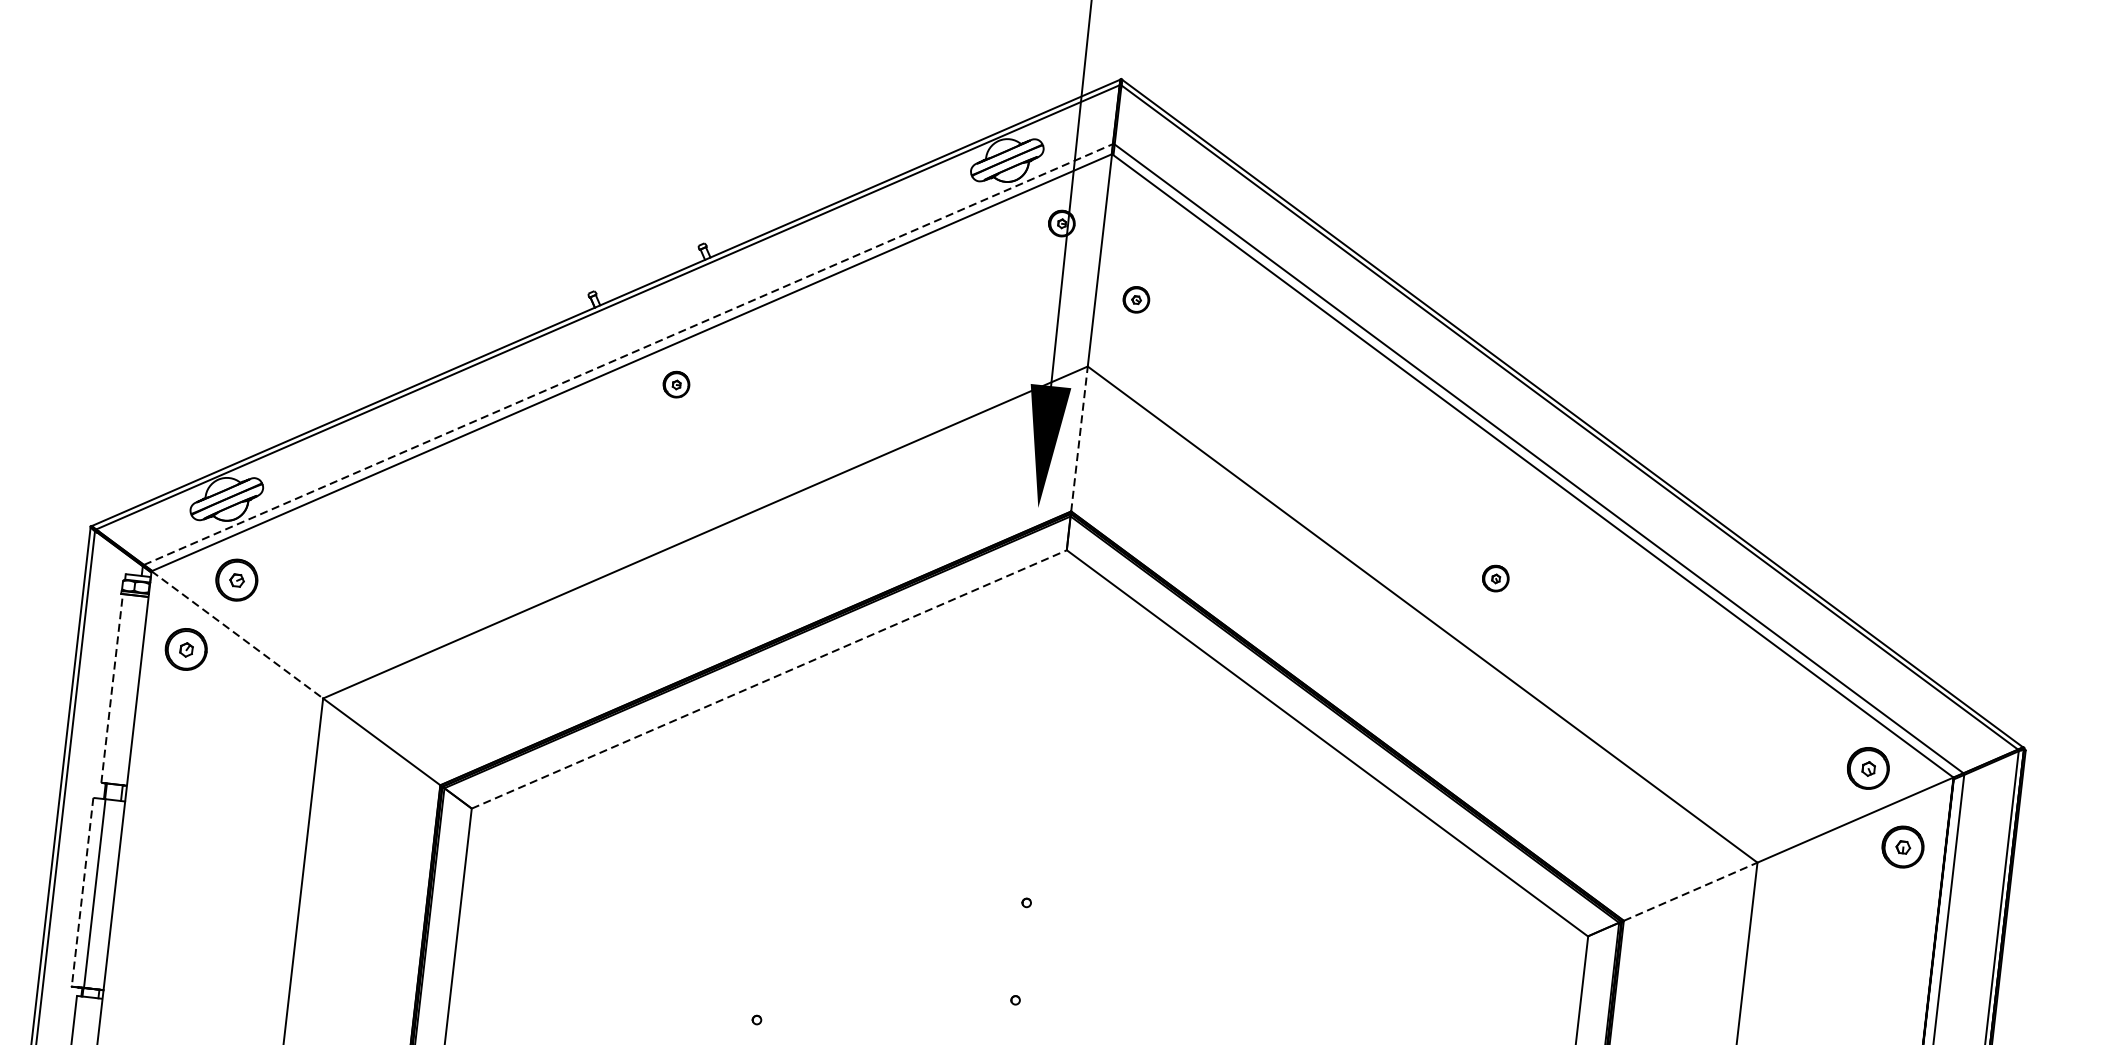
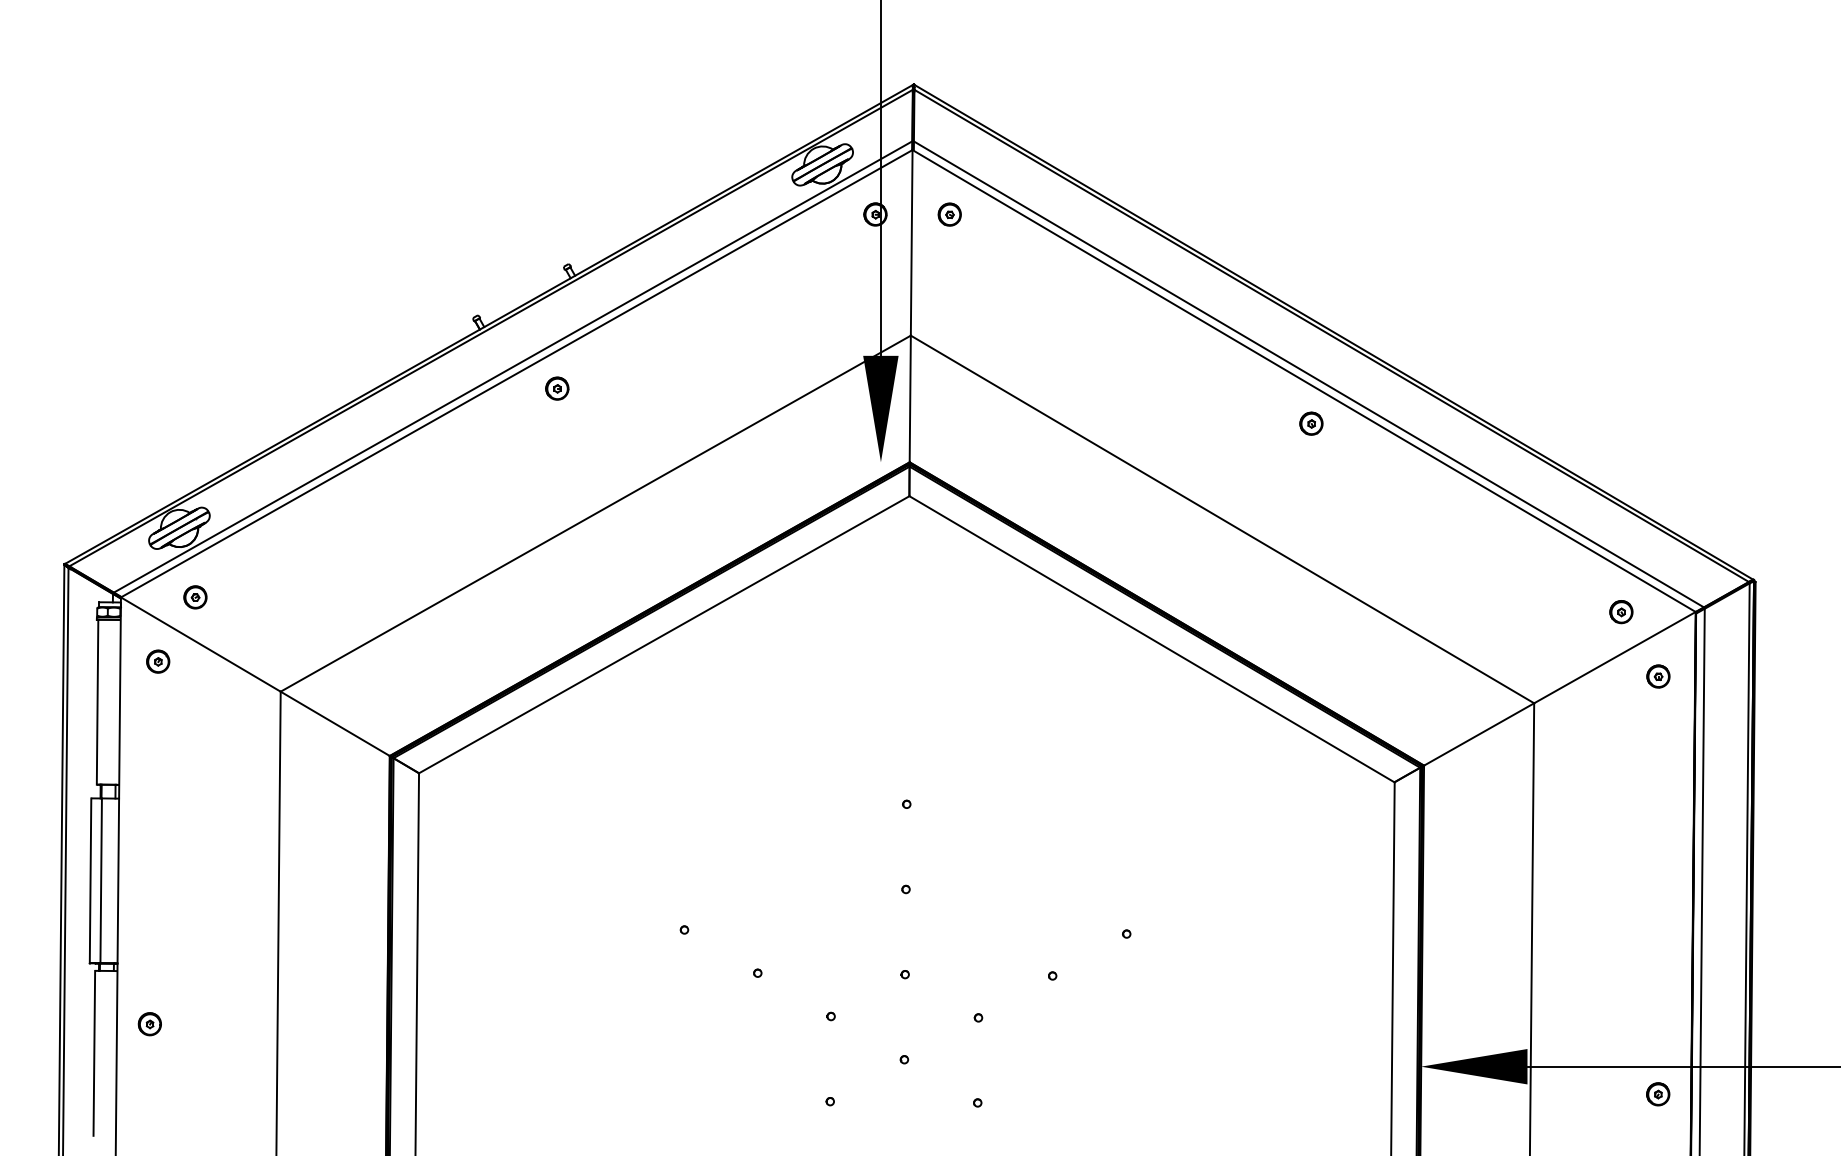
part: (1136, 299) -> (949, 214), moved
line: (628, 354) -> (513, 366), dashed -> solid
line: (1079, 438) -> (910, 398), dashed -> solid
part: (1495, 578) -> (1311, 423), moved
part: (236, 580) -> (195, 597), size x0.62
line: (236, 634) -> (200, 644), dashed -> solid
part: (186, 649) -> (158, 661), size x0.62
line: (769, 679) -> (664, 634), dashed -> solid
line: (112, 687) -> (97, 701), dashed -> solid
part: (1868, 769) -> (1621, 612), size x0.62
part: (1903, 846) -> (1658, 676), size x0.62
line: (1691, 891) -> (1479, 734), dashed -> solid
line: (82, 892) -> (90, 881), dashed -> solid

